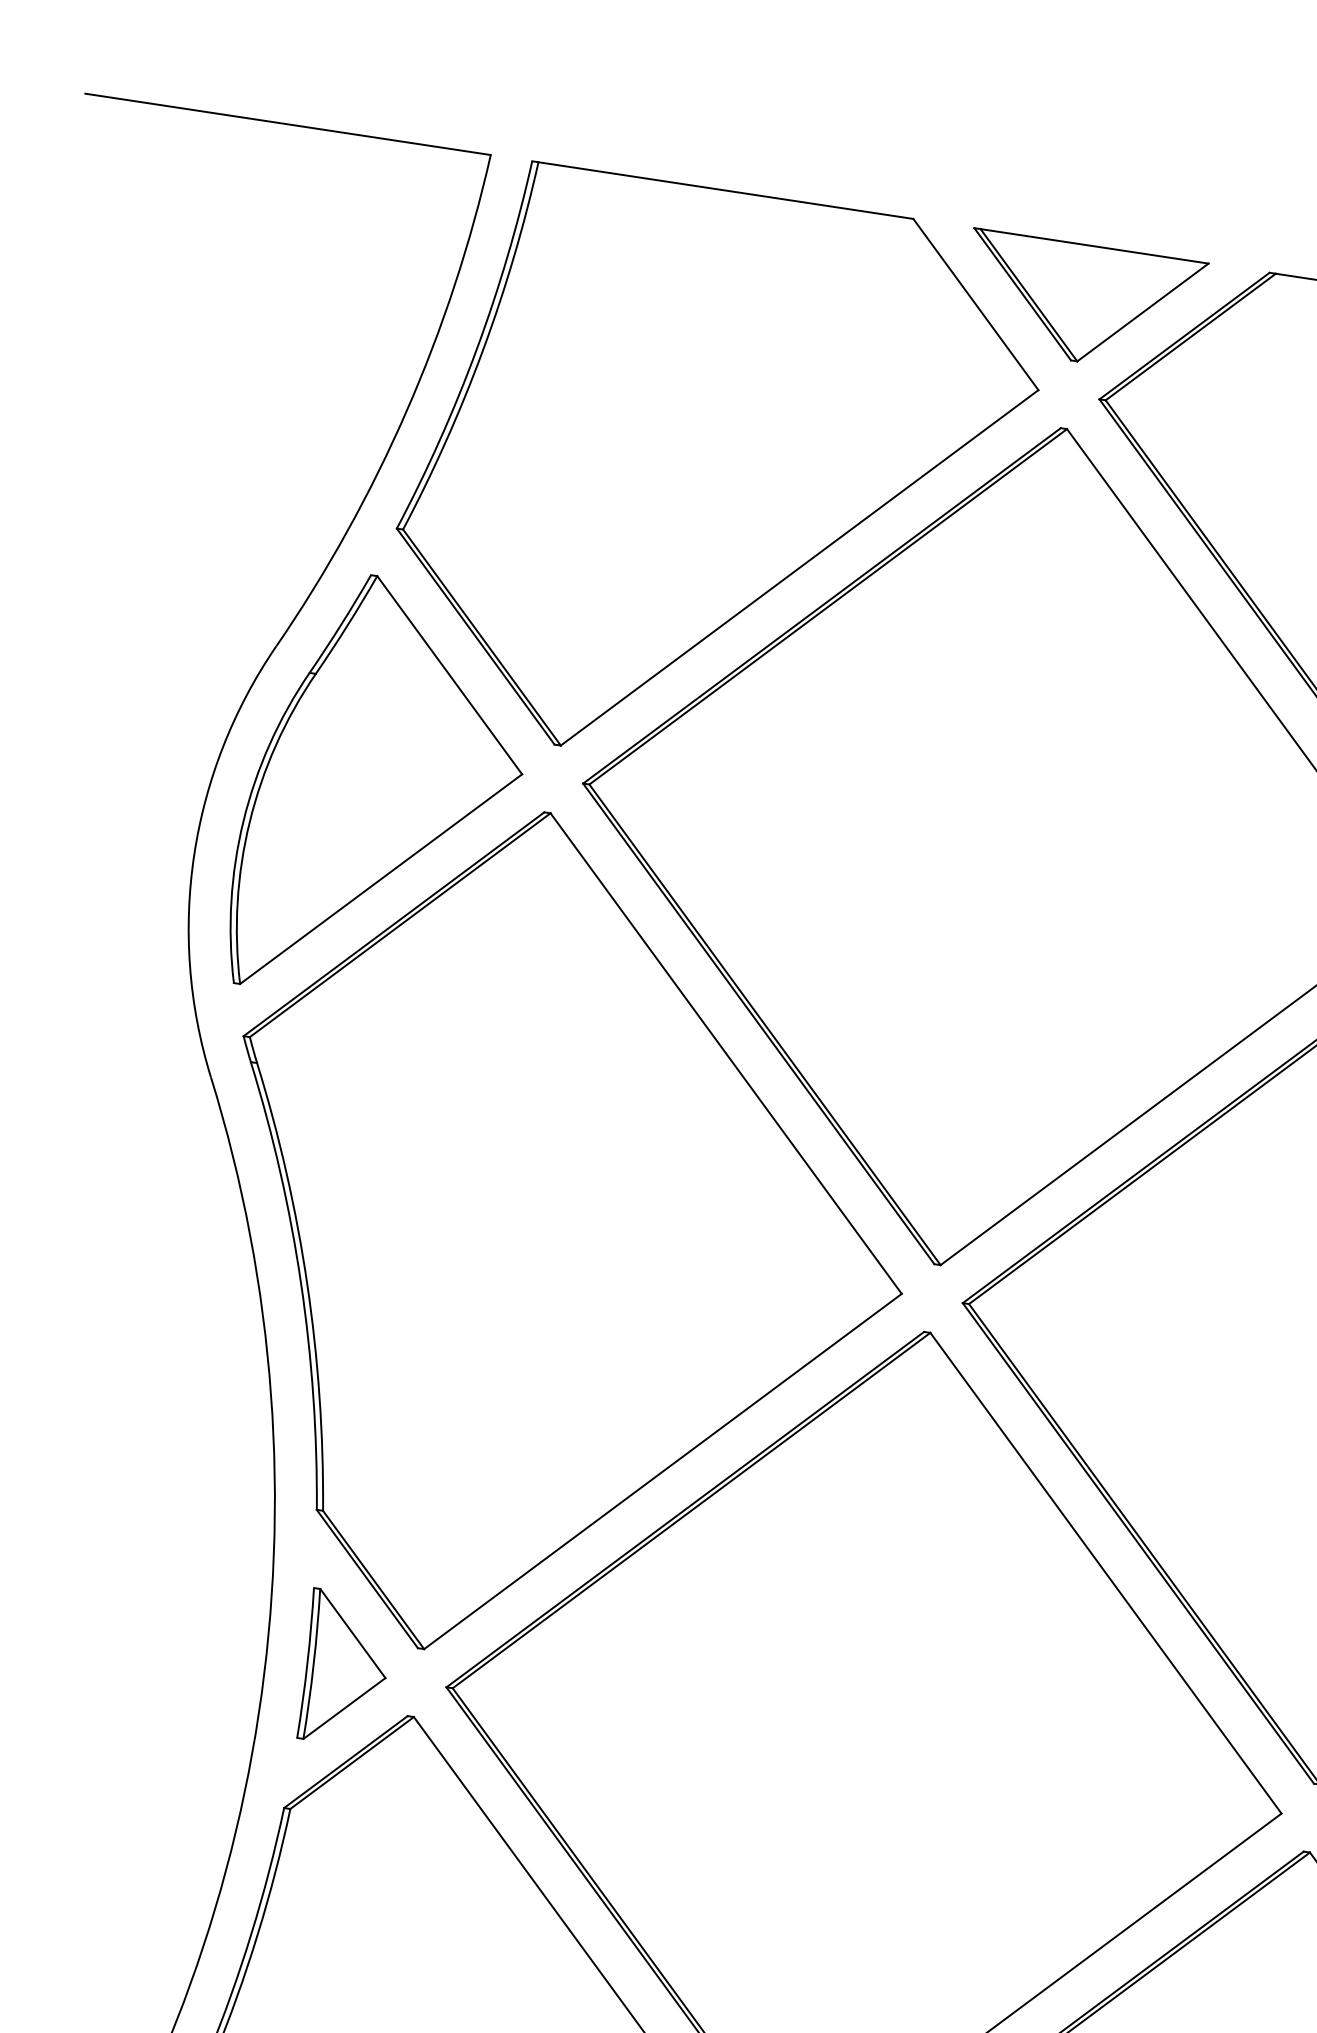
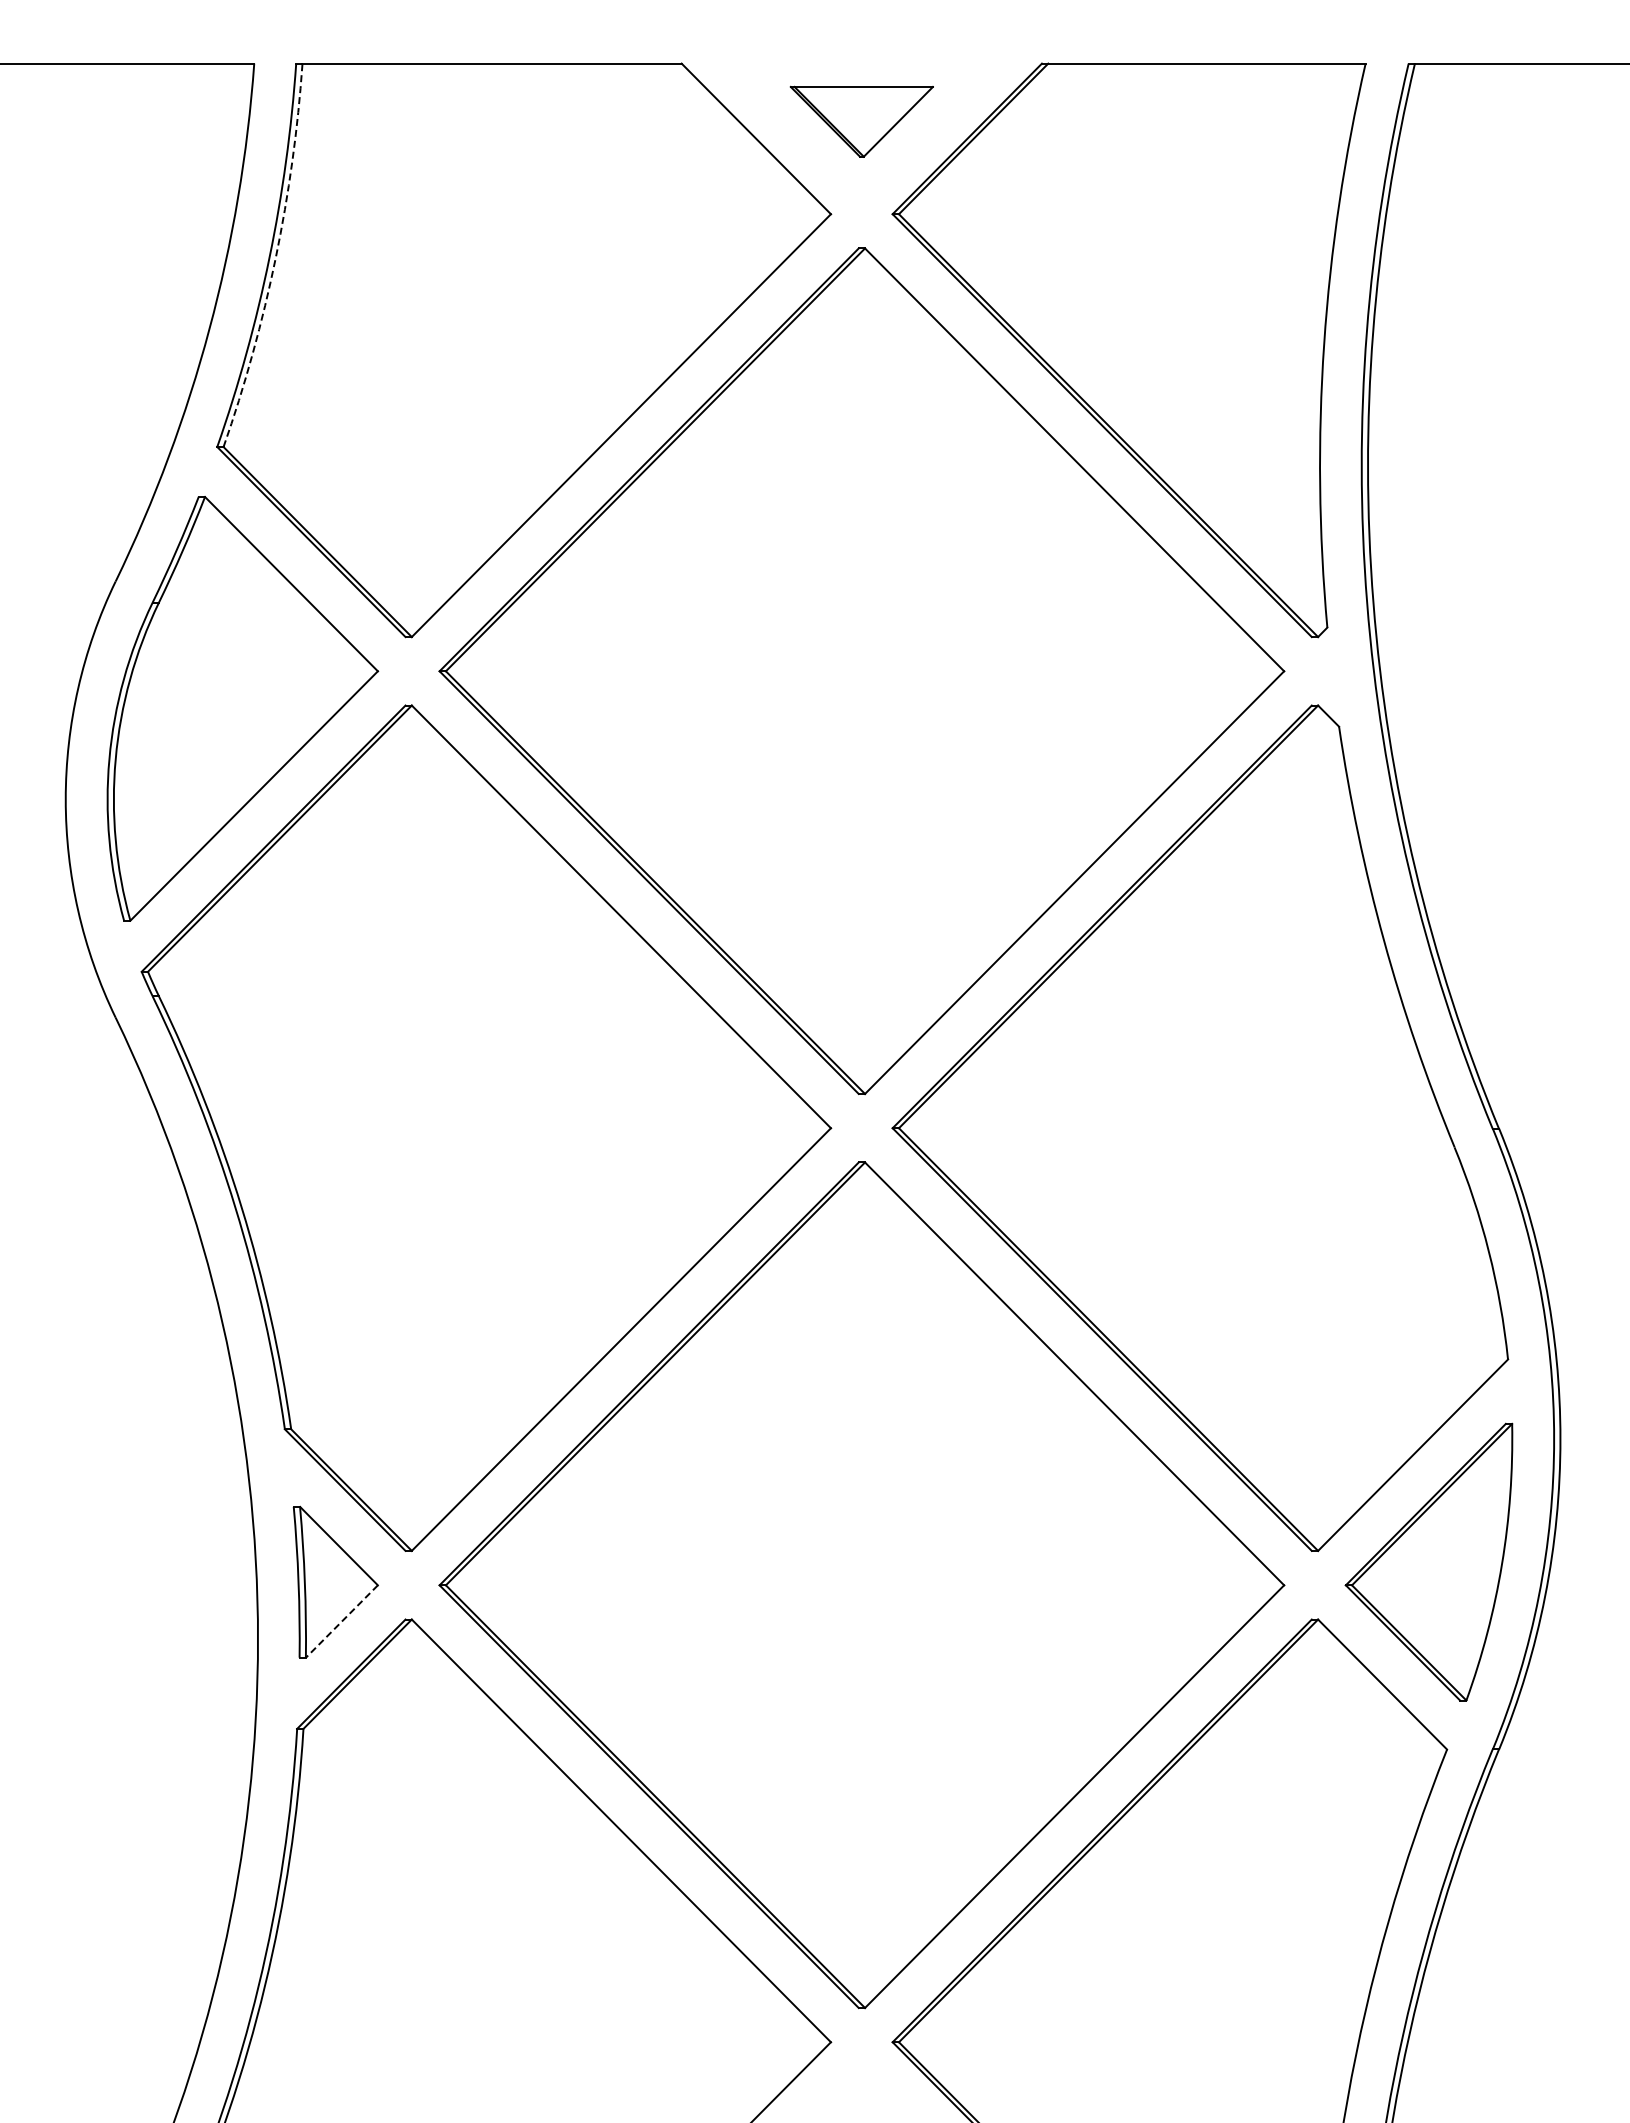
part: (1082, 303) -> (861, 121), size x0.6
arc: (482, 349) -> (275, 257), solid -> dashed
line: (344, 1708) -> (341, 1621), solid -> dashed

